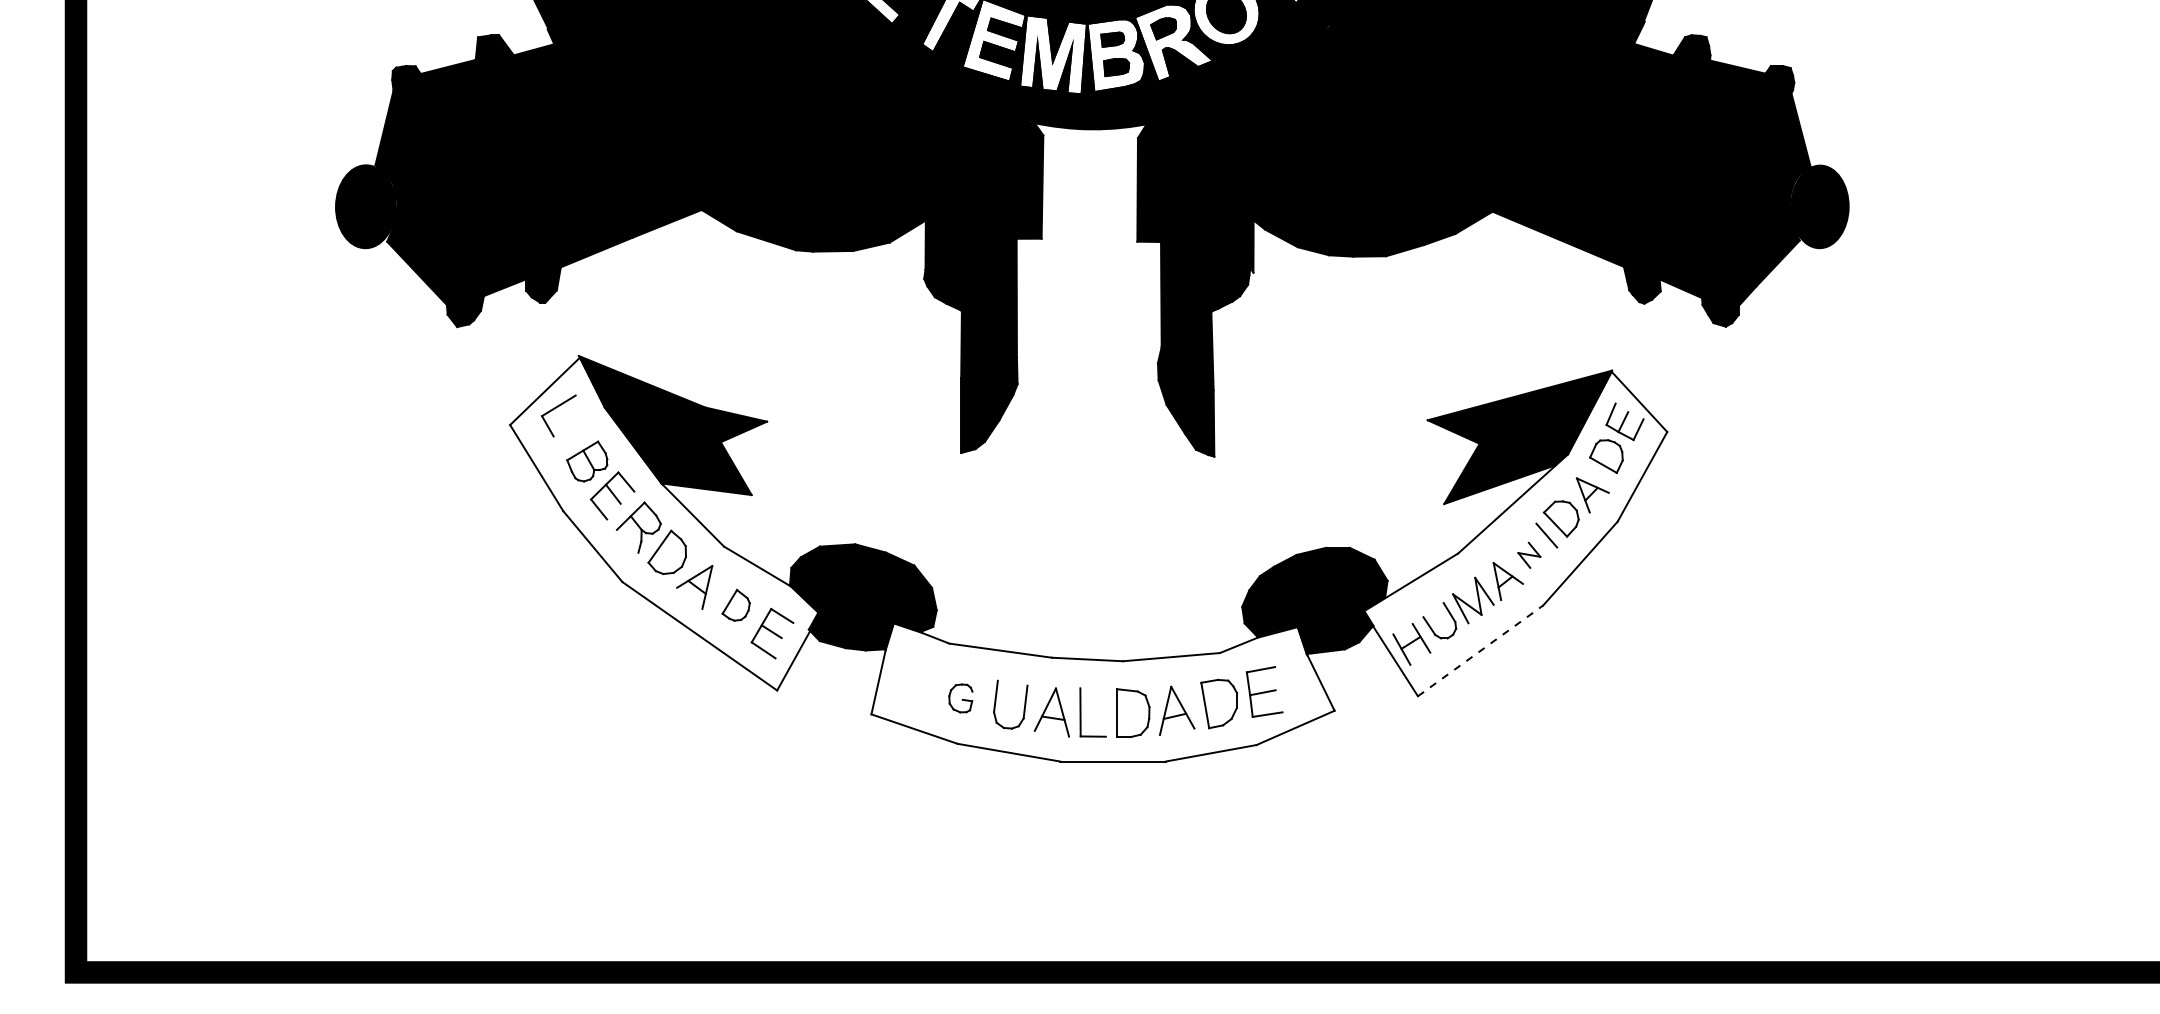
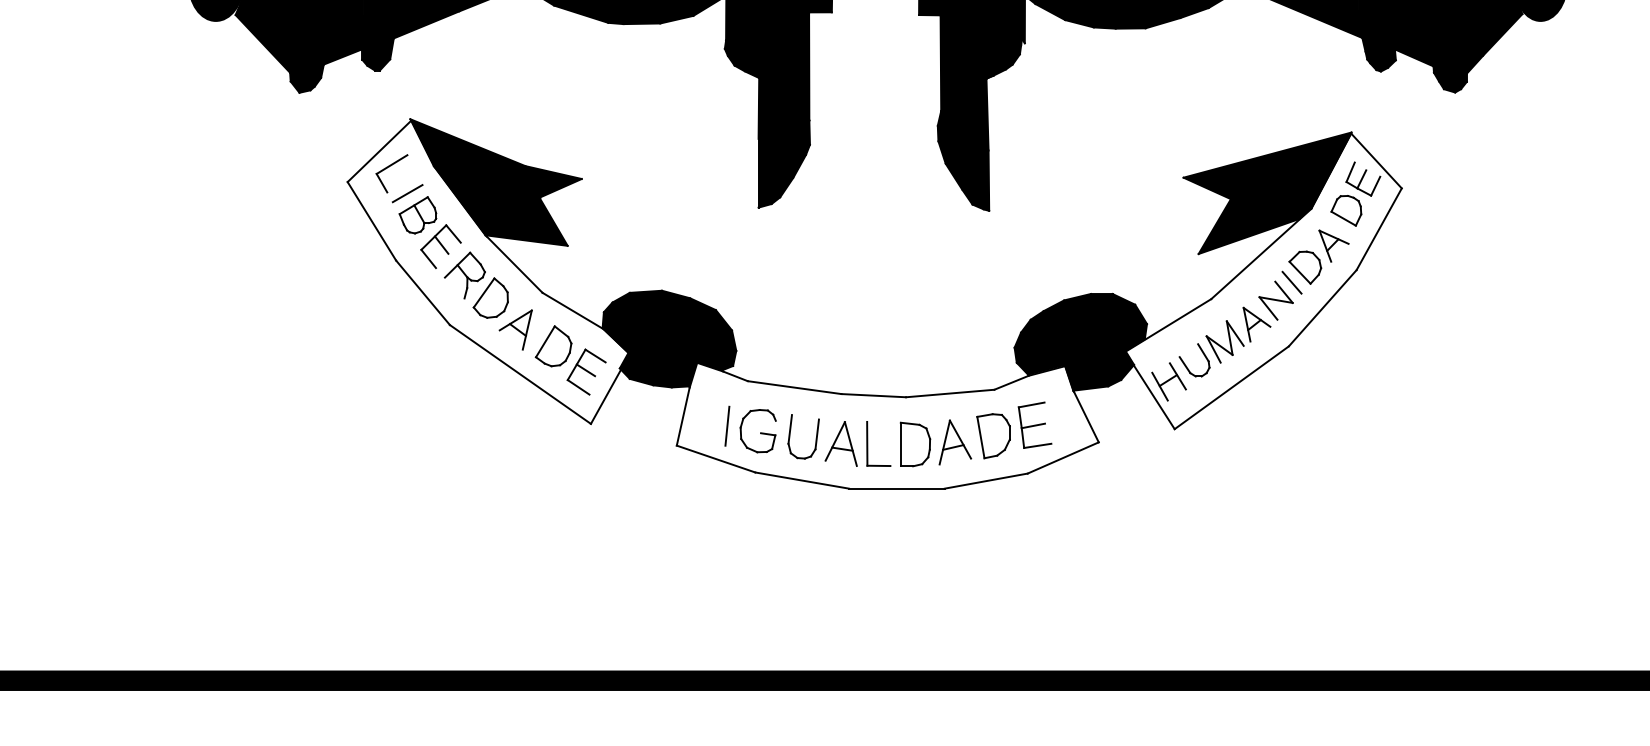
line: (575, 437) -> (407, 193), added
part: (1529, 555) -> (1276, 300), size x1.67
part: (735, 605) -> (552, 346), size x1.43
line: (1481, 650) -> (1232, 387), dashed -> solid
line: (926, 692) -> (726, 425), added
part: (960, 698) -> (757, 431), size x1.67

